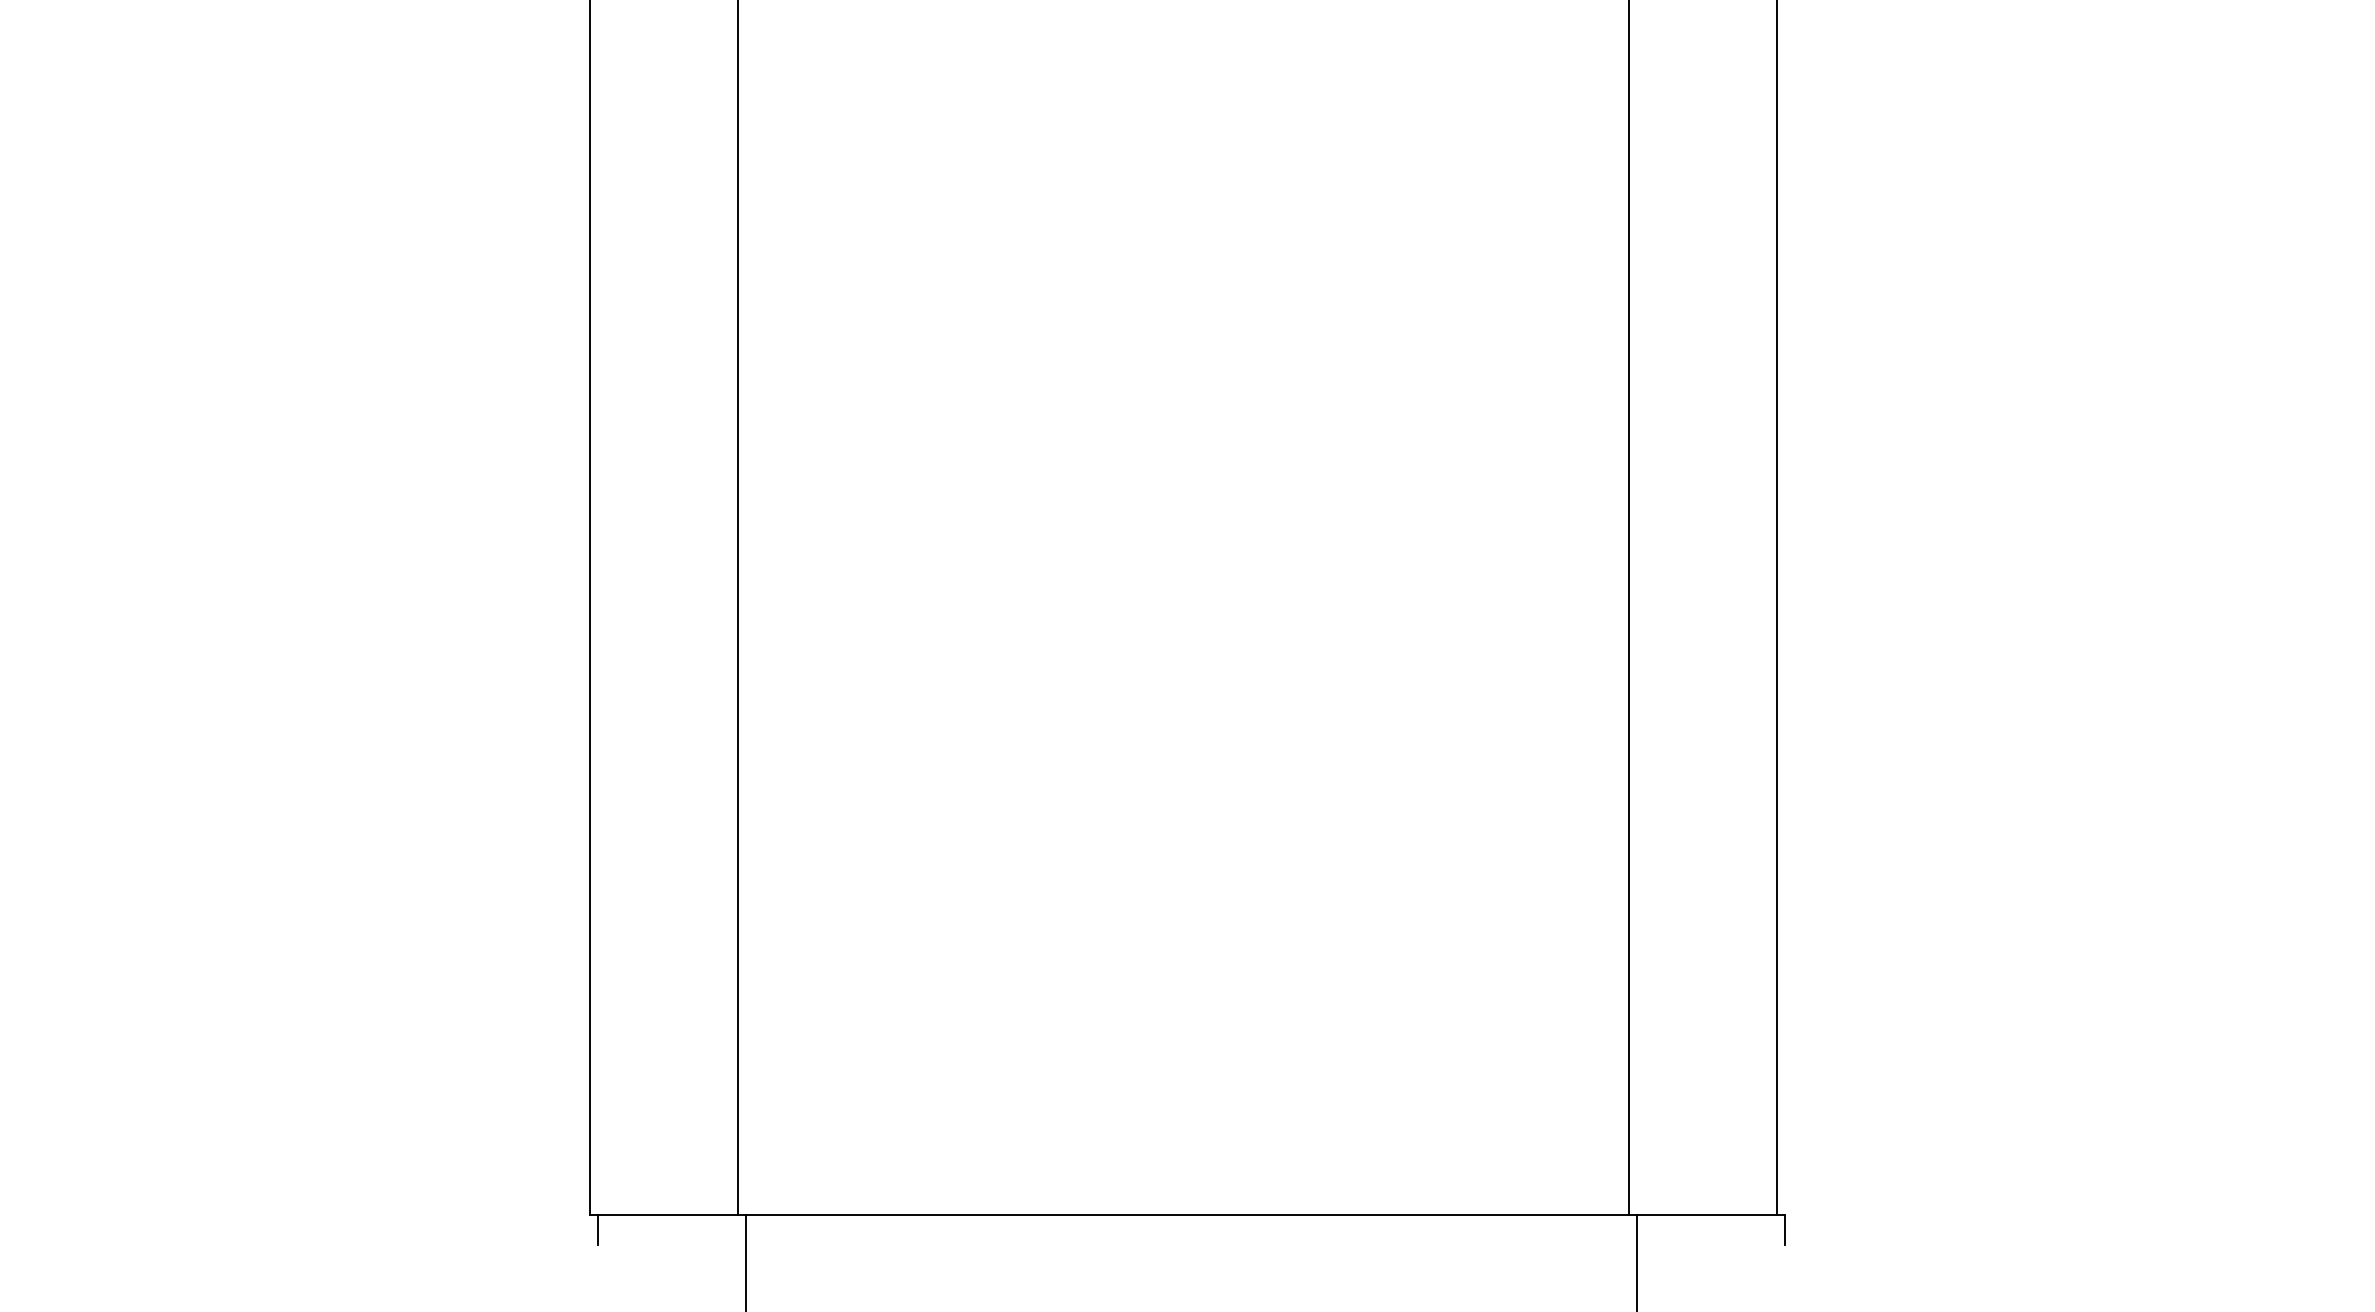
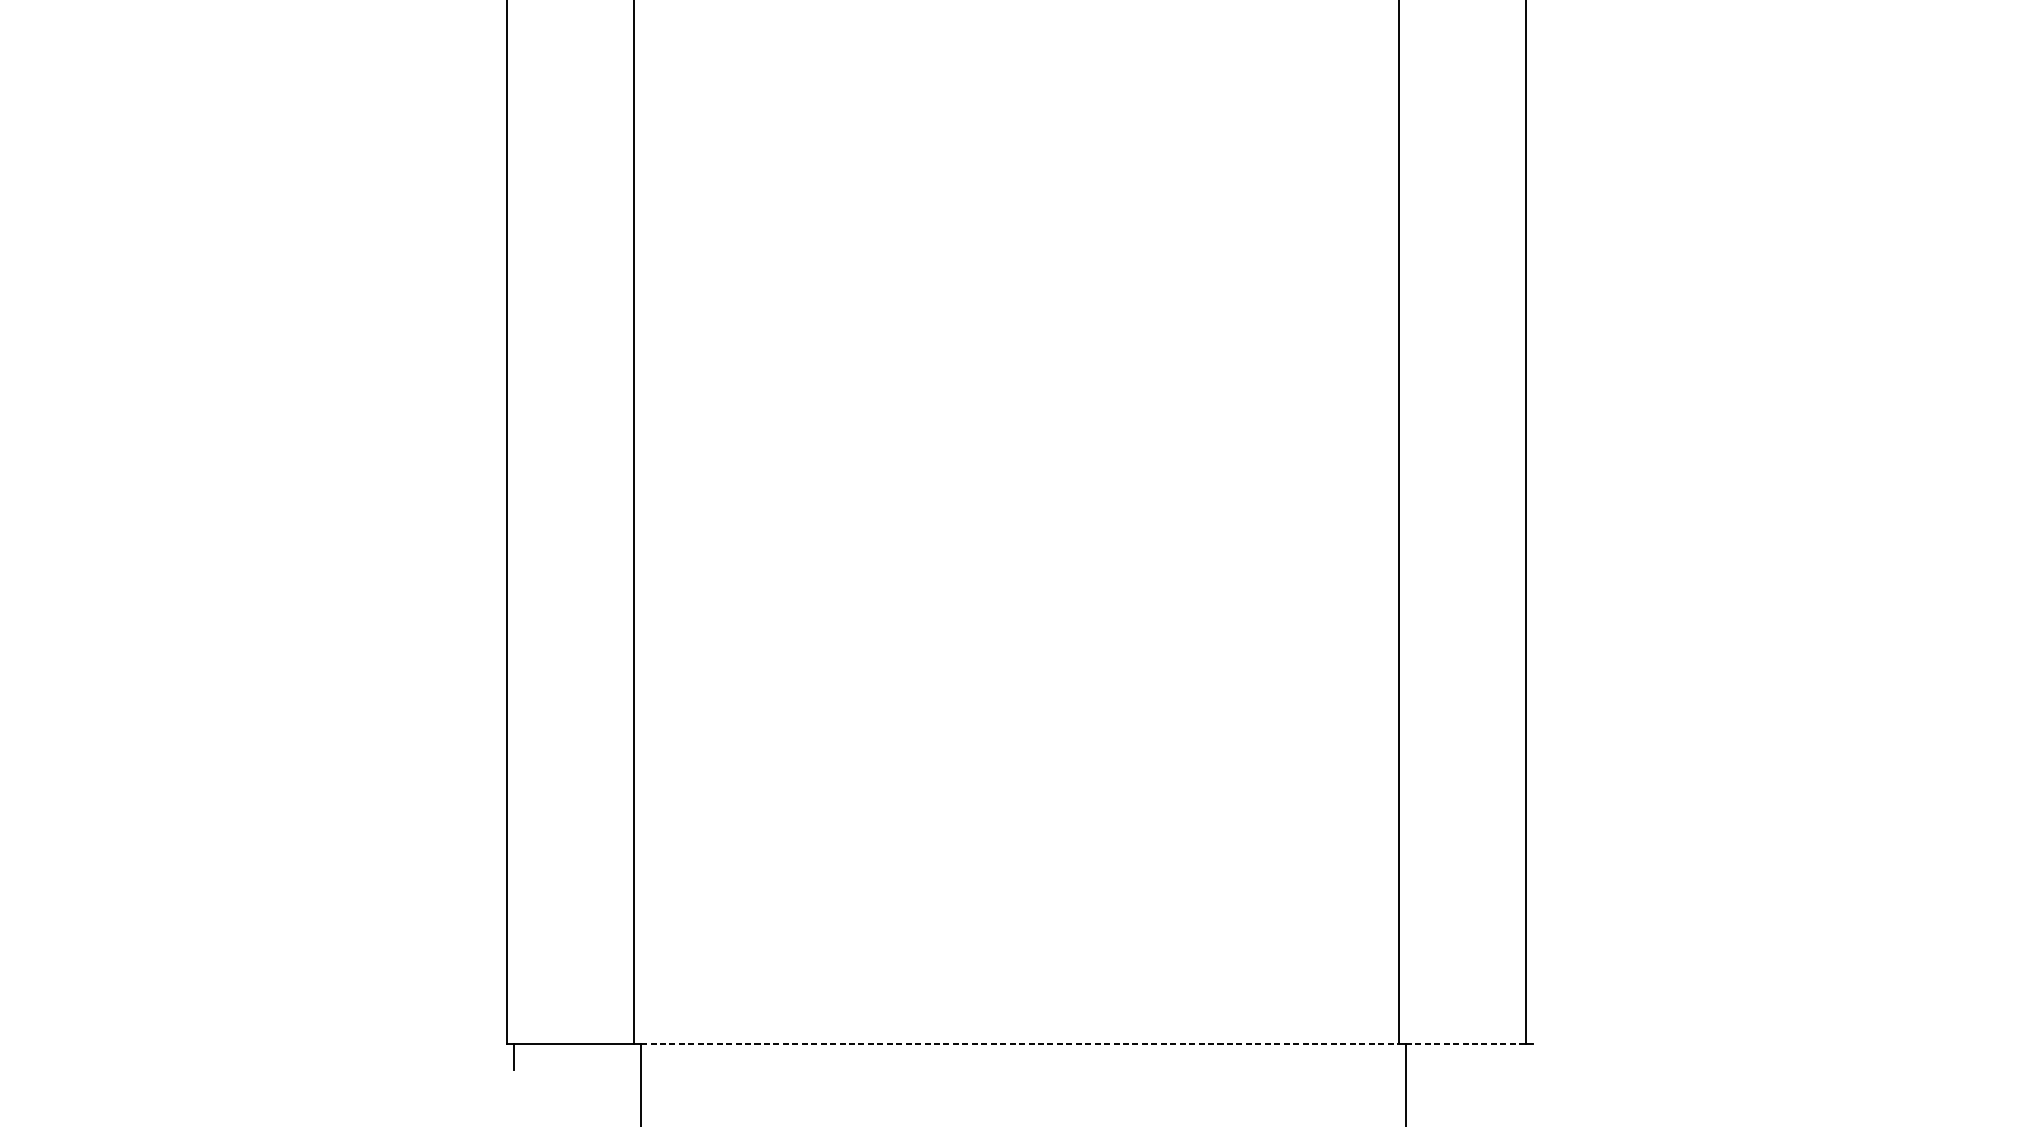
line: (1187, 1215) -> (1020, 1044), solid -> dashed
line: (1707, 1215) -> (1466, 1044), solid -> dashed
line: (1785, 1230) -> (1533, 1056), removed

